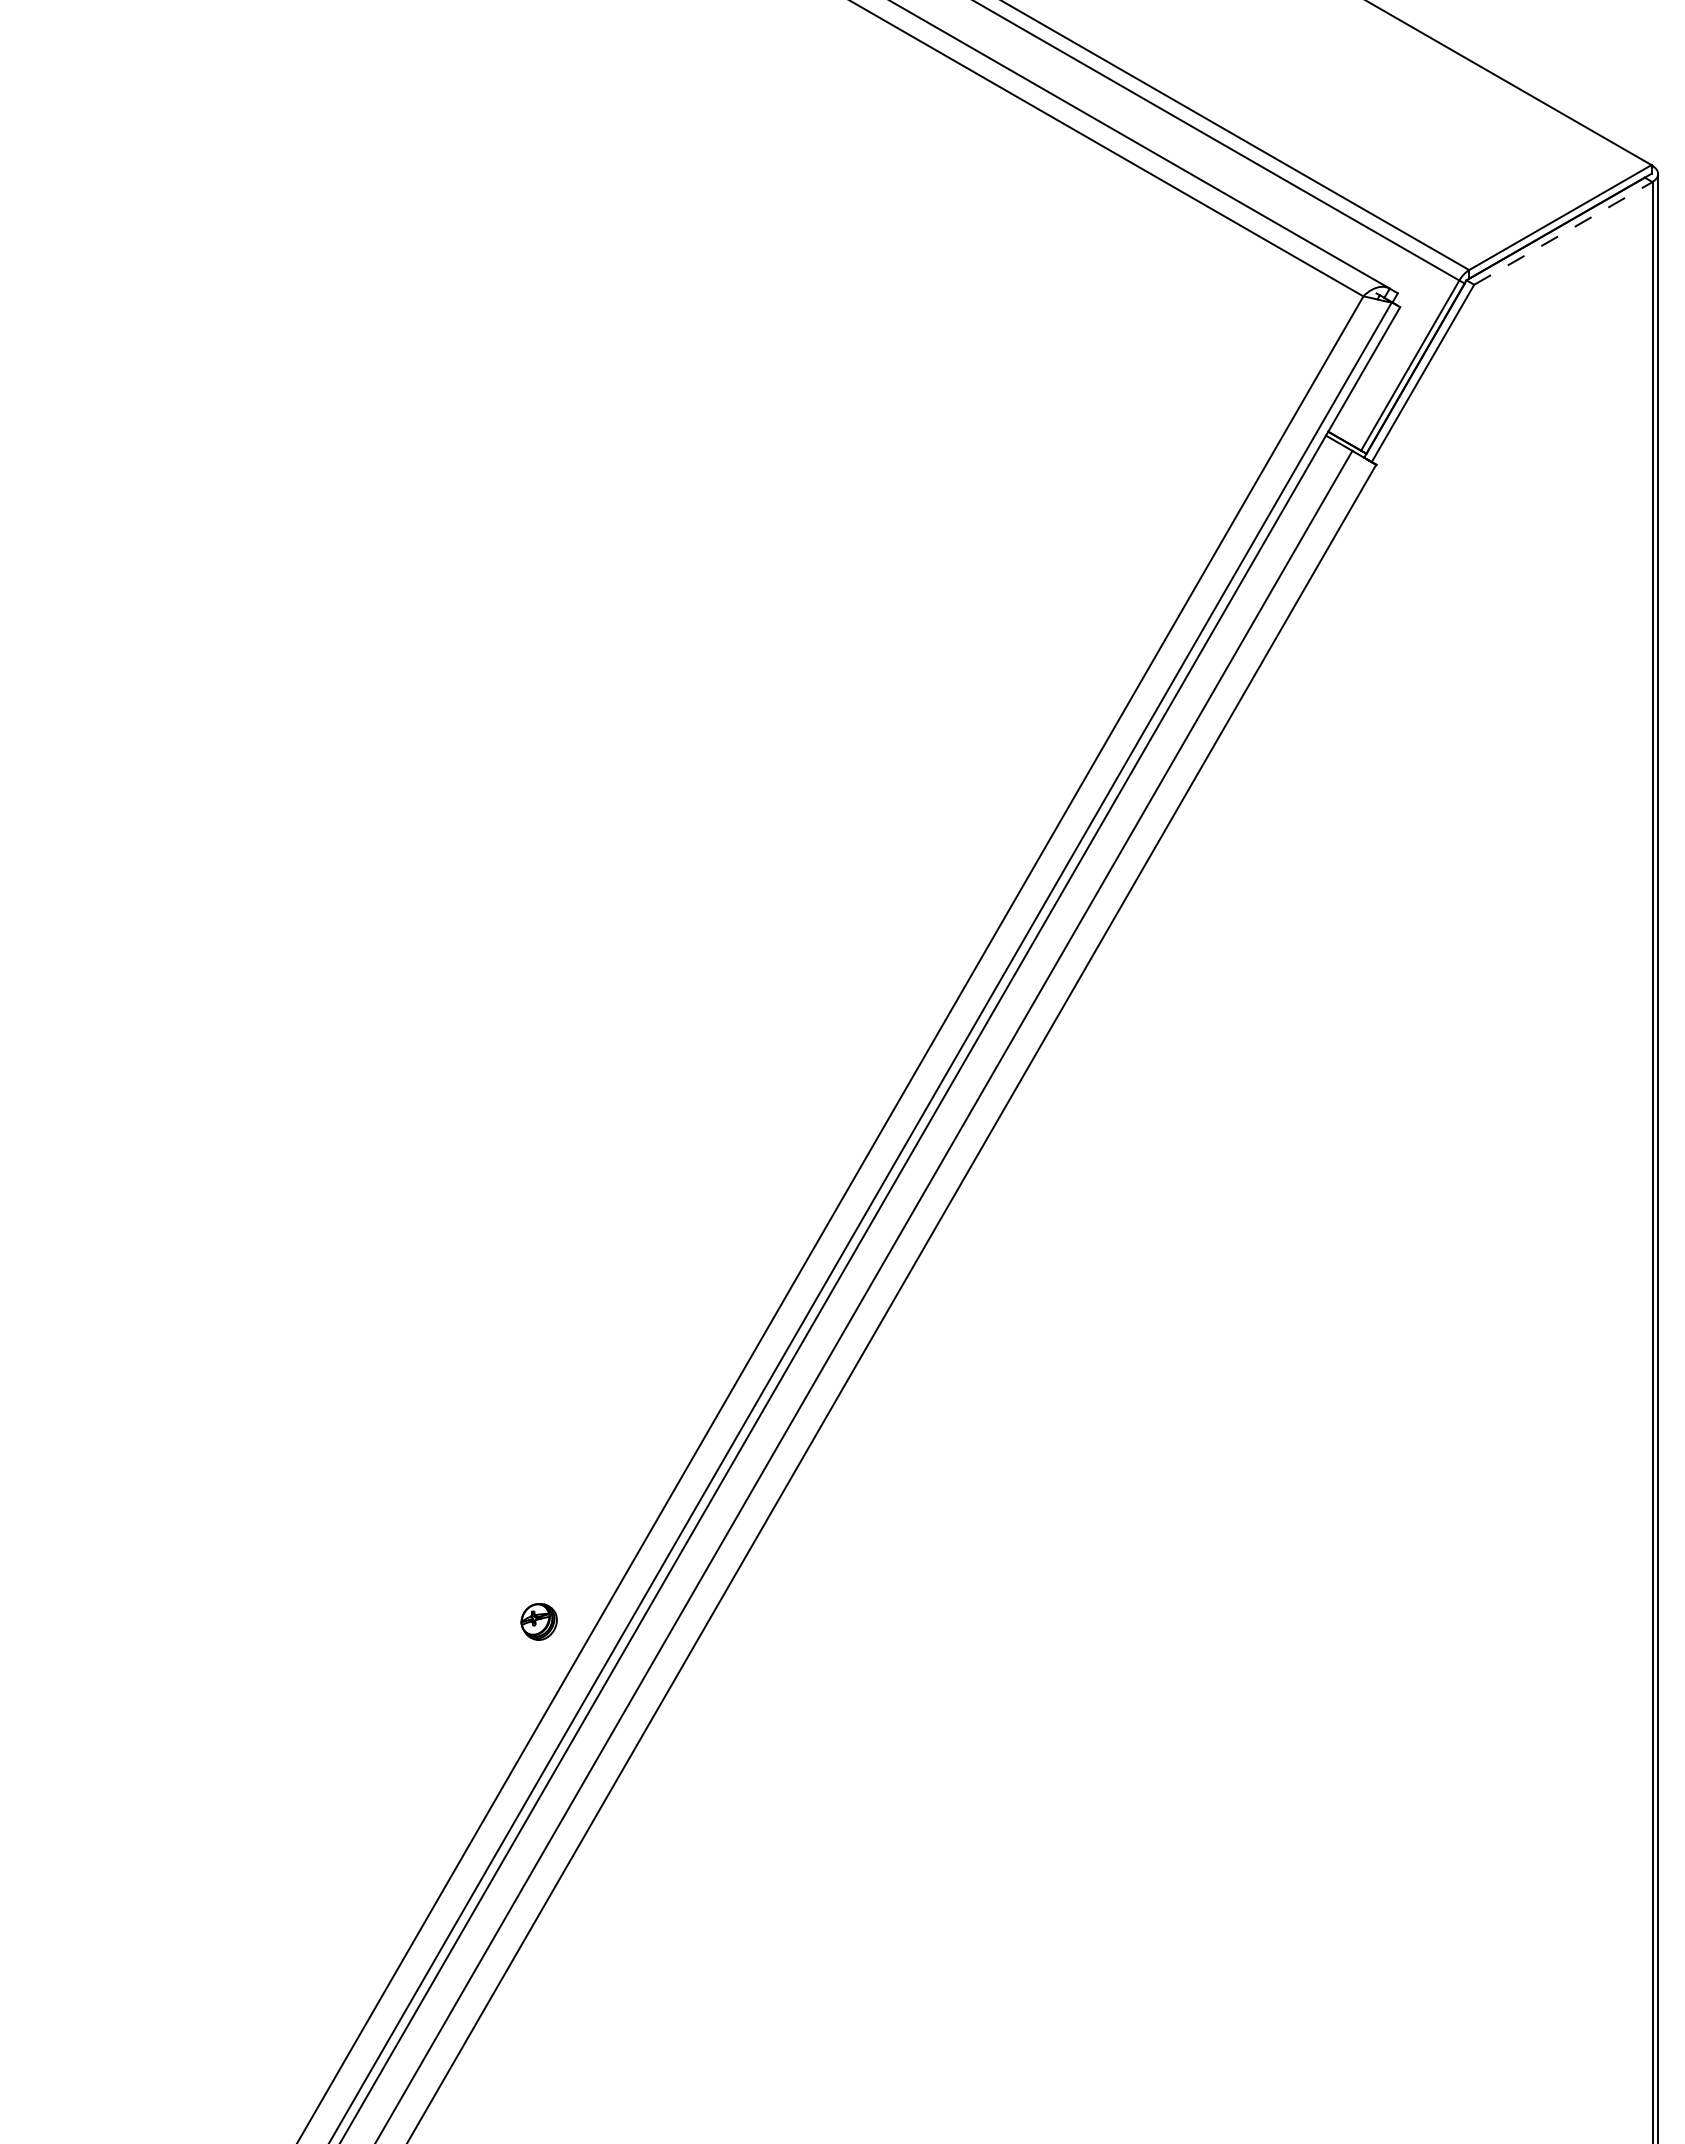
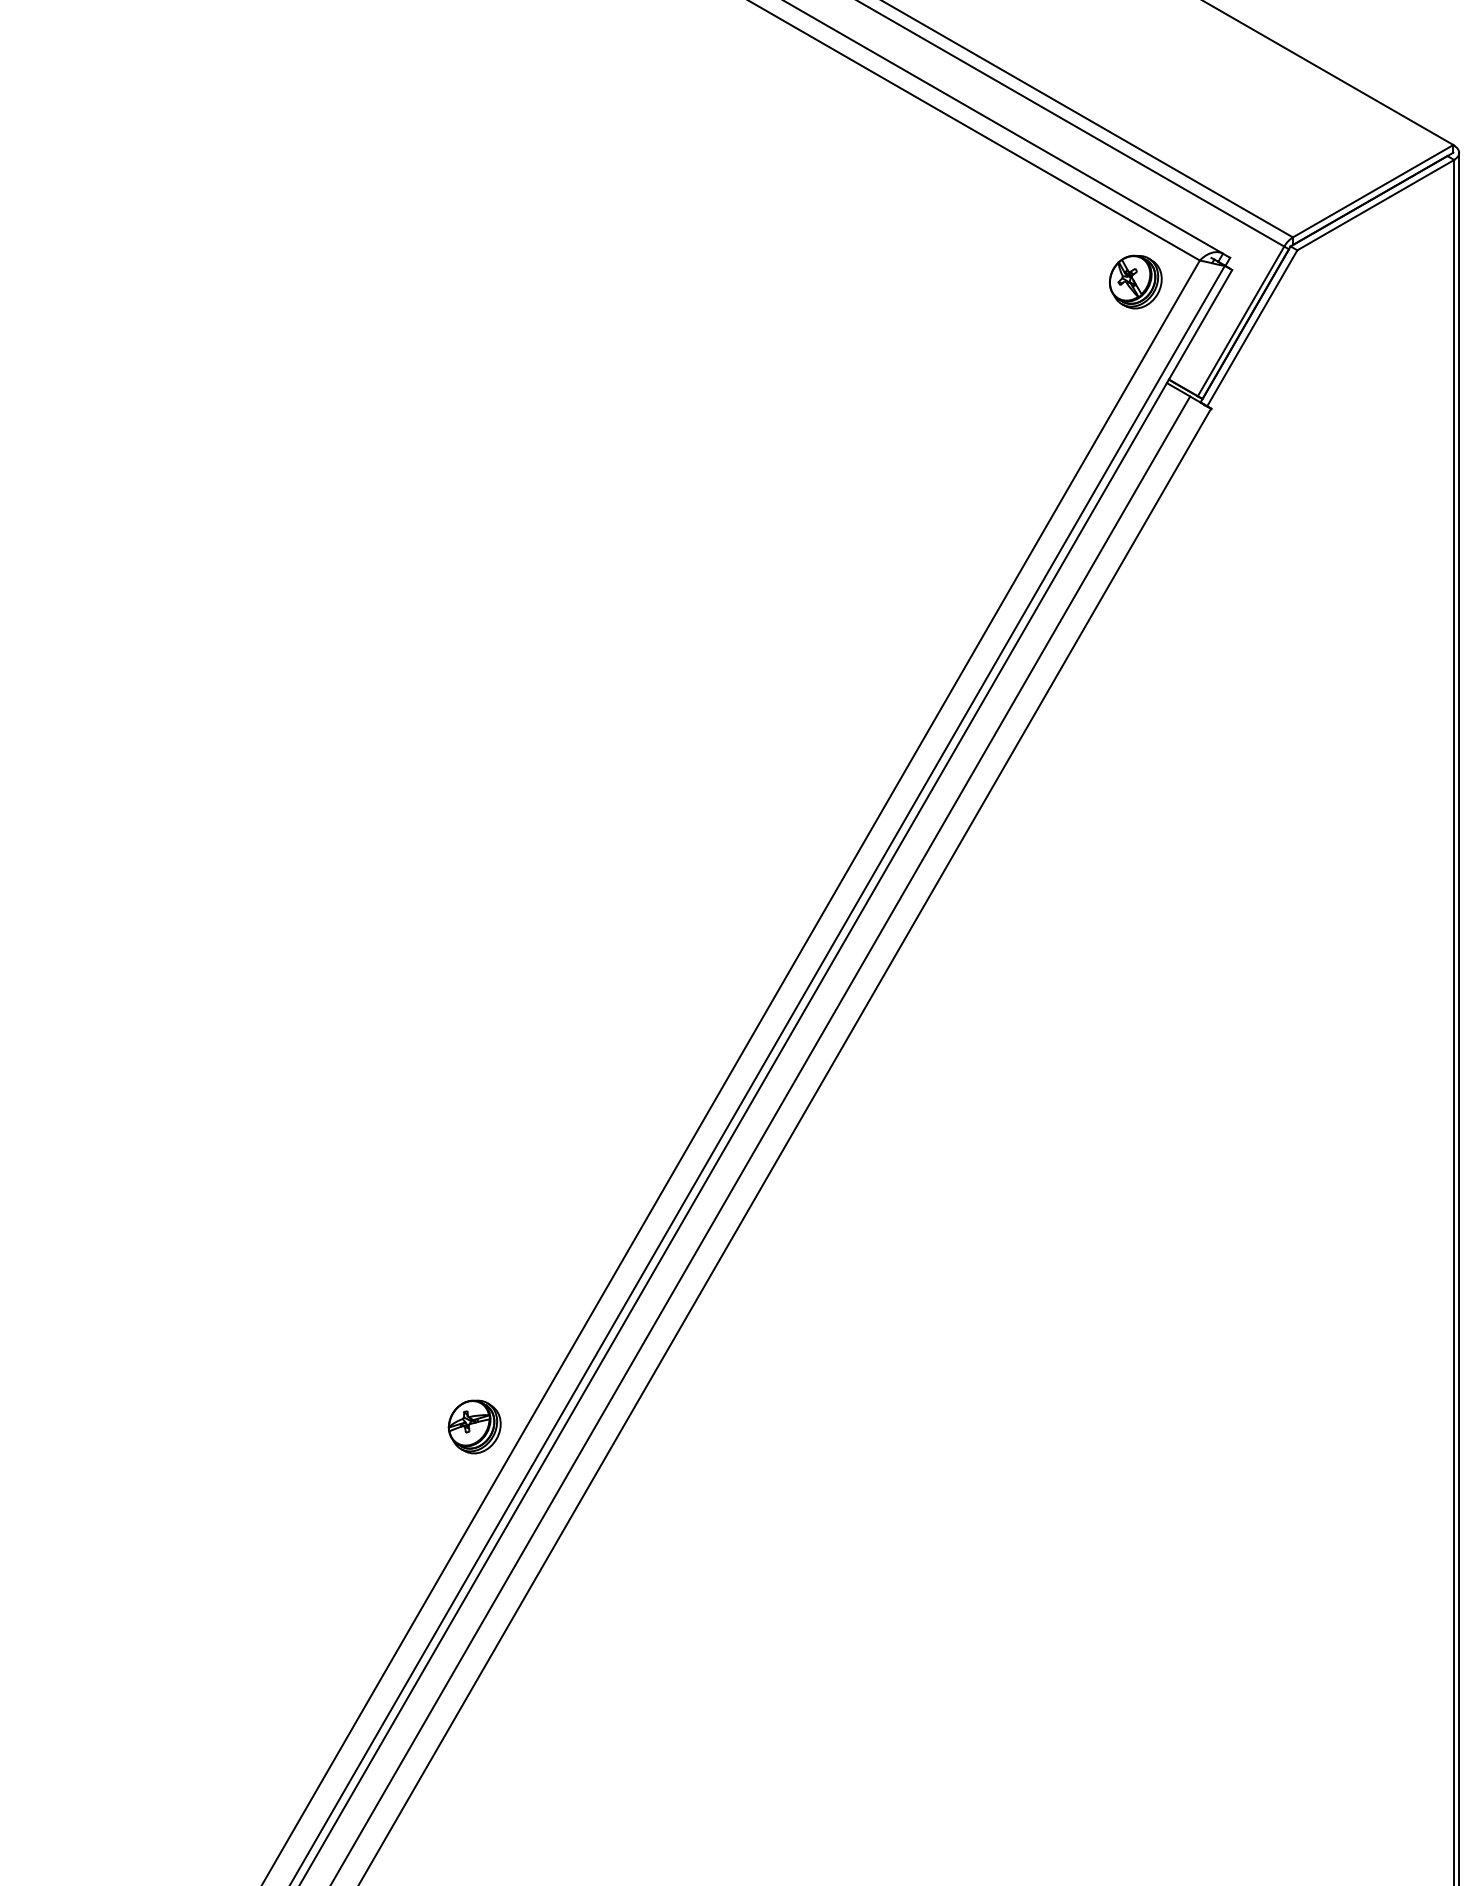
line: (1563, 233) -> (1375, 205), dashed -> solid
part: (1290, 320) -> (1135, 281), added
part: (538, 1621) -> (474, 1426), size x1.67

